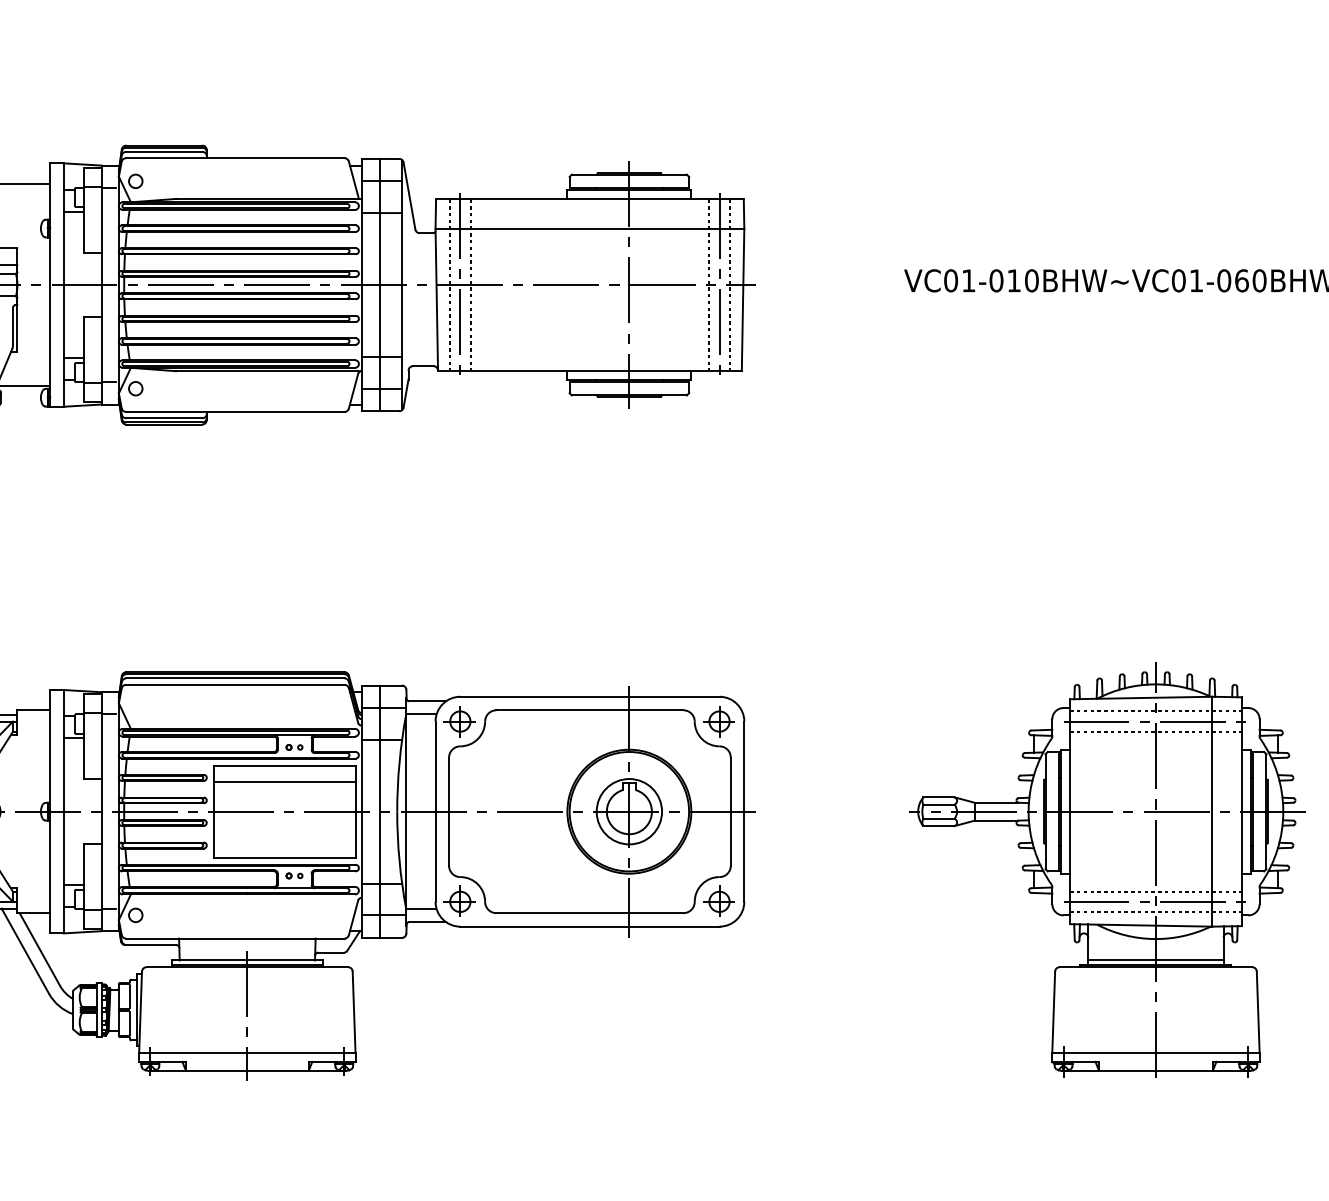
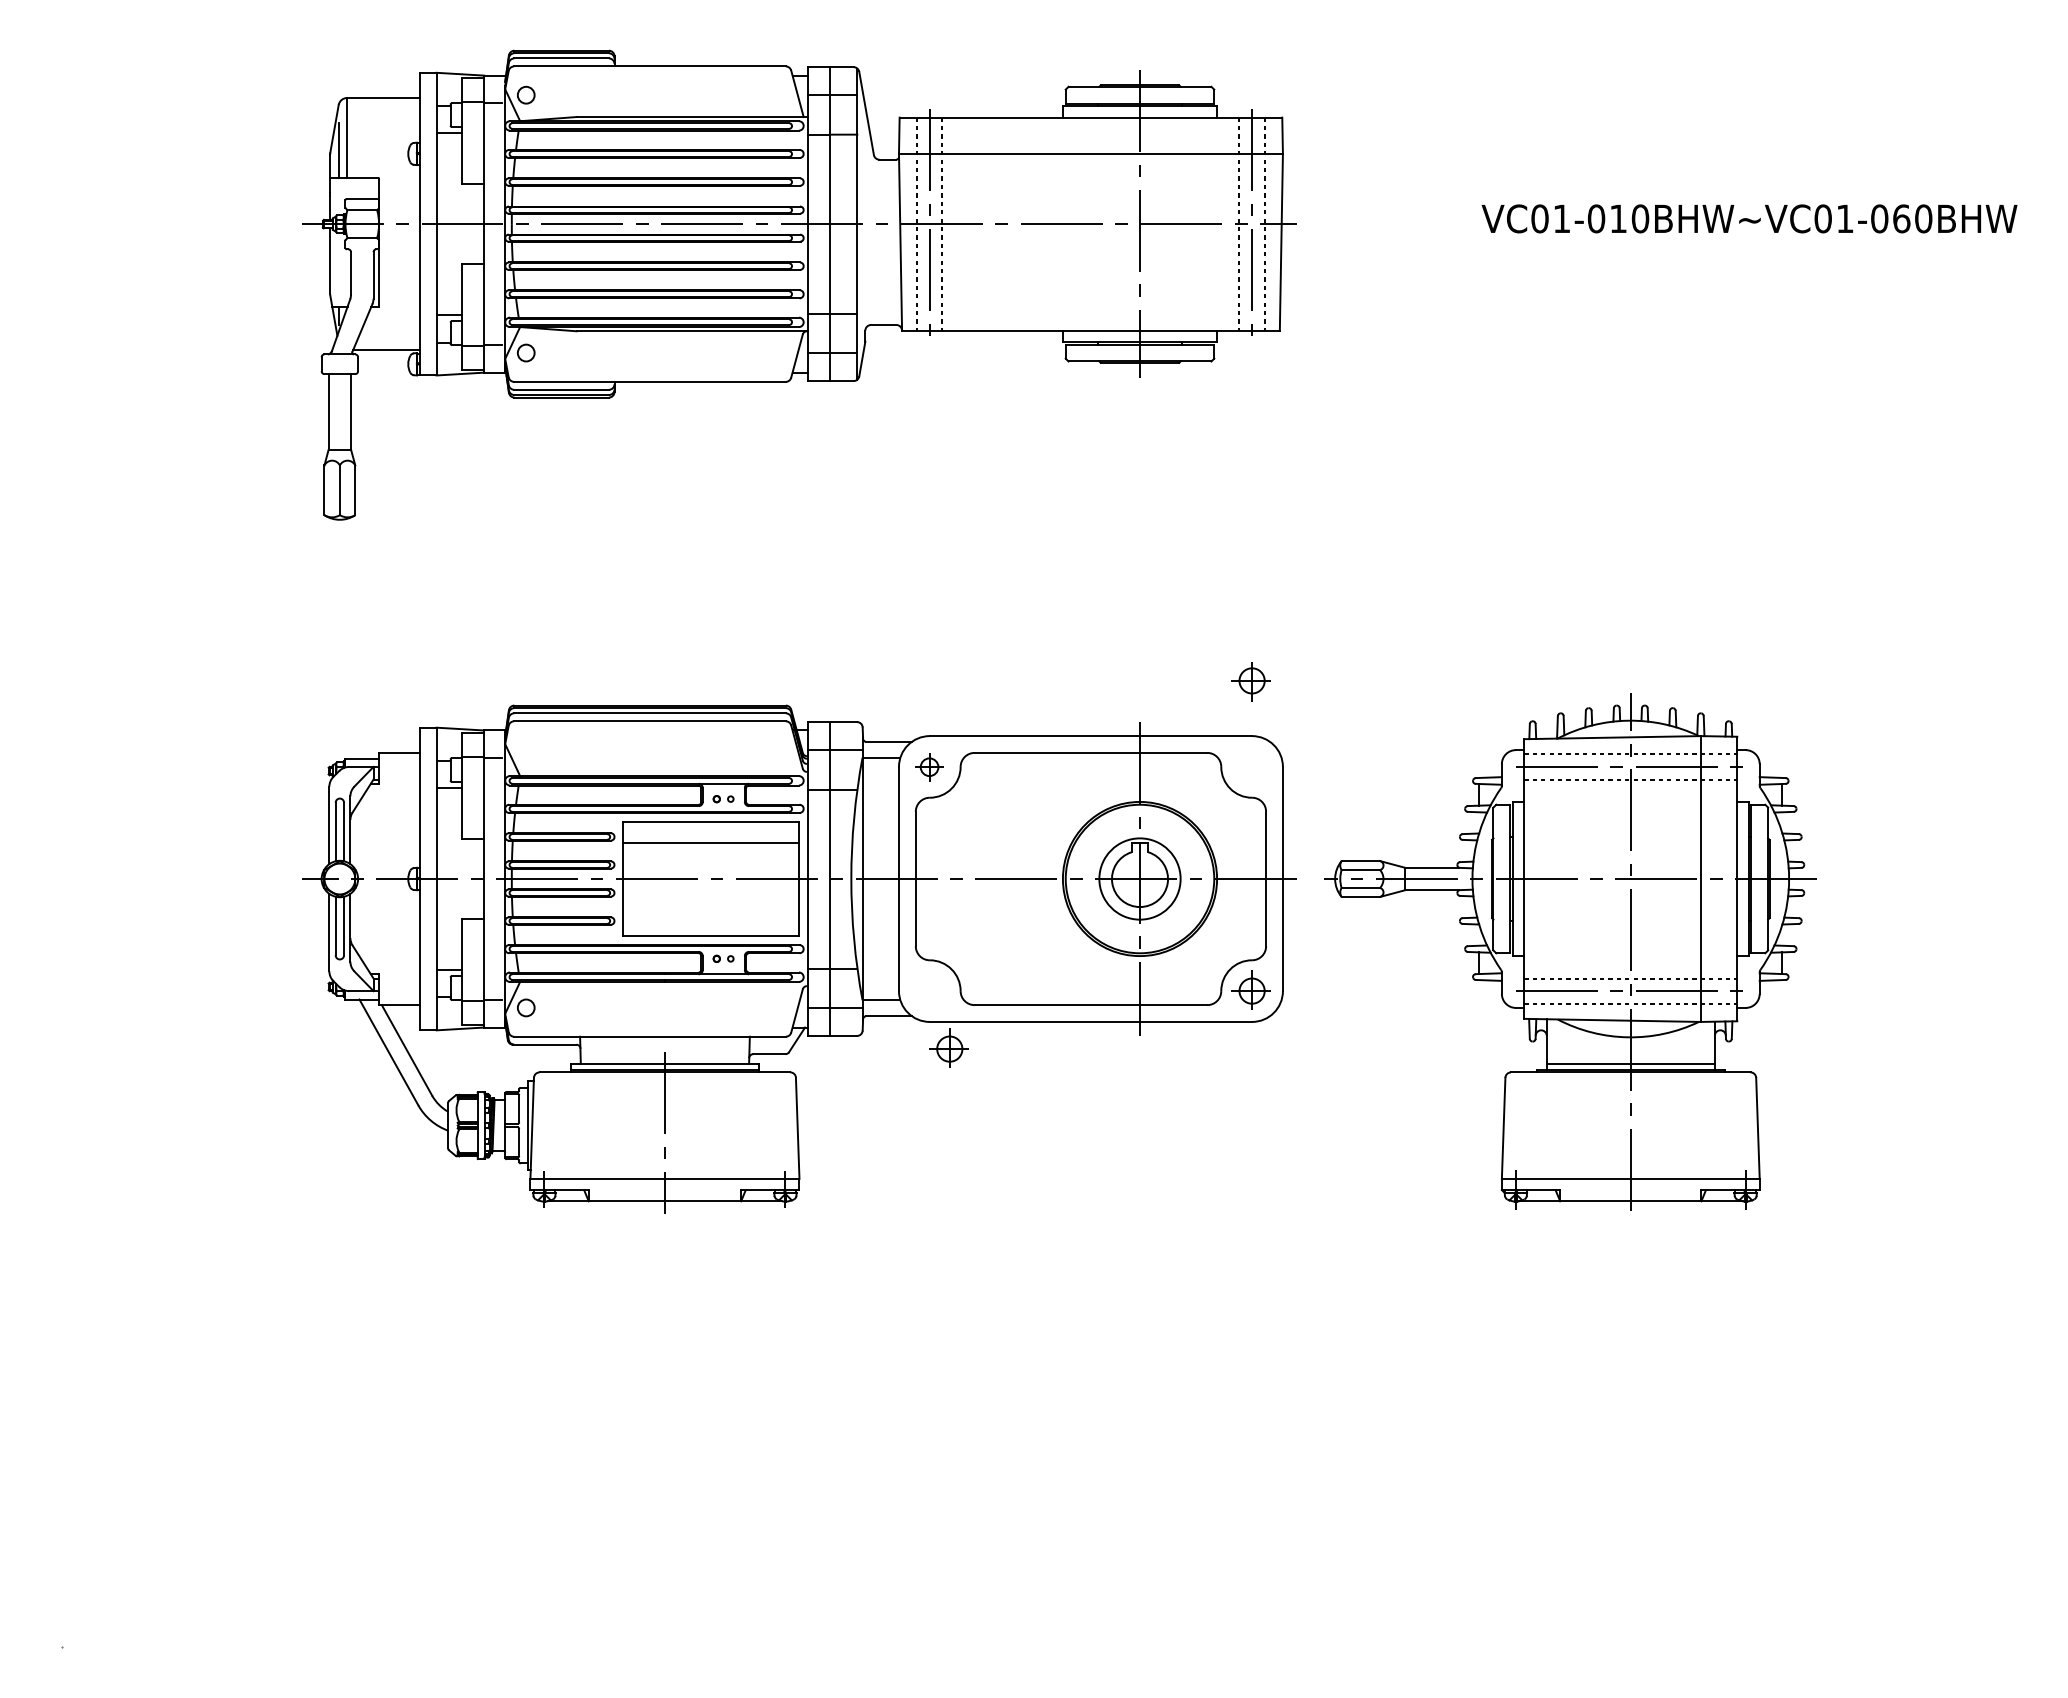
part: (459, 722) -> (928, 767), size x0.7
part: (718, 722) -> (1250, 681), moved
part: (1107, 870) -> (1570, 951), moved
part: (459, 900) -> (948, 1047), moved

